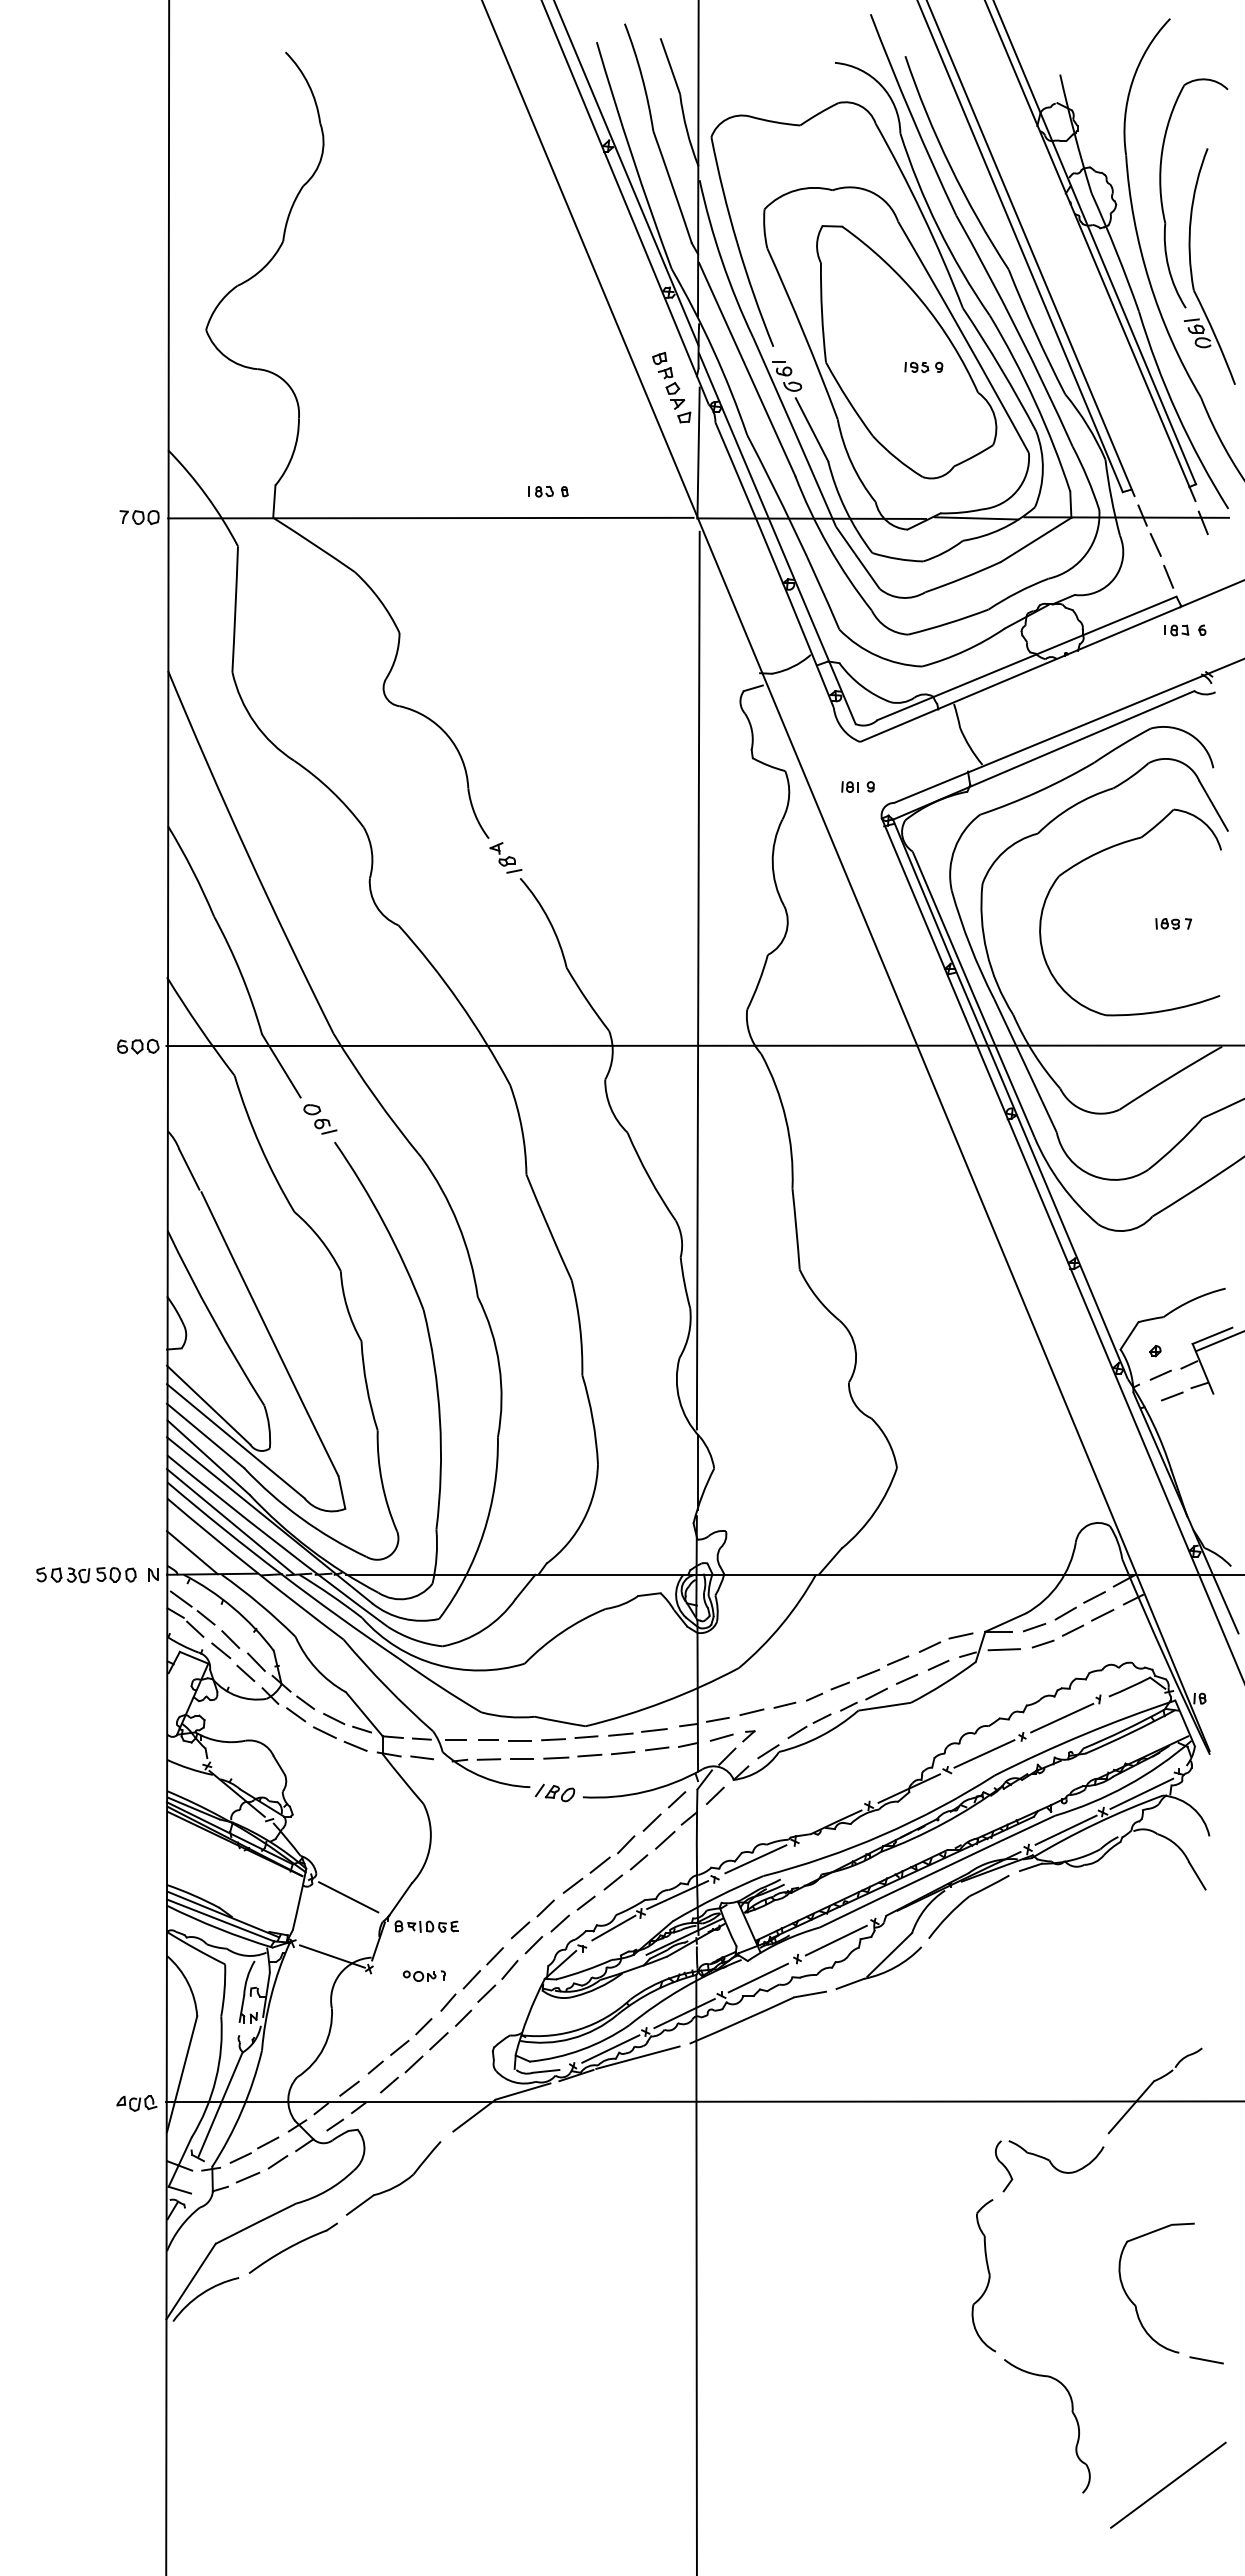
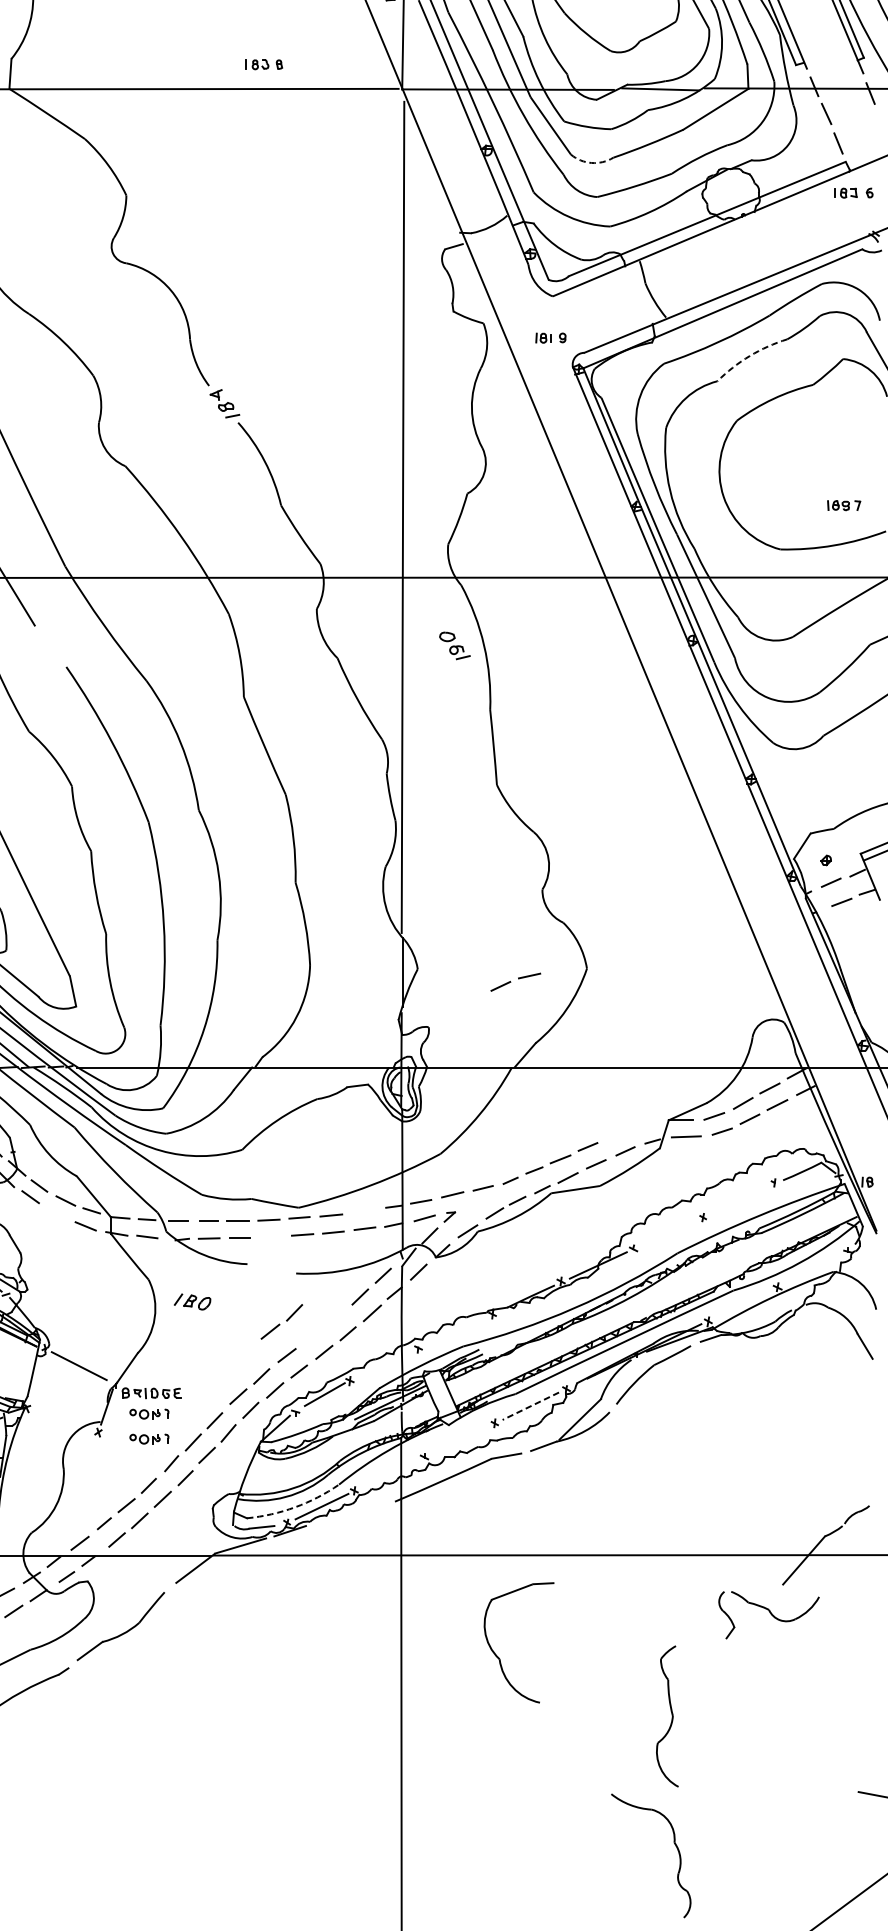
arc: (902, 597) -> (592, 162), solid -> dashed
arc: (1072, 806) -> (749, 356), solid -> dashed
part: (1173, 923) -> (843, 505), moved
part: (320, 1119) -> (455, 645), moved
part: (945, 1642) -> (515, 982), moved
line: (1062, 1717) -> (740, 1199), removed
line: (654, 1730) -> (362, 1211), removed
line: (324, 1732) -> (56, 1213), removed
line: (984, 1753) -> (668, 1232), removed
line: (556, 1757) -> (271, 1236), removed
part: (554, 1792) -> (192, 1301), moved
line: (1141, 1793) -> (813, 1270), removed
line: (1065, 1829) -> (743, 1303), removed
part: (612, 1854) -> (281, 1321), moved
line: (755, 1859) -> (455, 1331), removed
line: (677, 1895) -> (383, 1364), removed
line: (836, 1940) -> (530, 1406), solid -> dashed
part: (423, 1948) -> (148, 1413), added
line: (332, 1956) -> (64, 1420), removed
line: (758, 1977) -> (458, 1440), removed
line: (684, 2013) -> (390, 1473), removed
arc: (581, 2049) -> (294, 1507), solid -> dashed
line: (637, 2057) -> (346, 1514), removed
part: (1049, 2166) -> (768, 1615), moved
part: (1136, 2305) -> (500, 1658), moved
part: (1072, 2413) -> (674, 1844), moved

